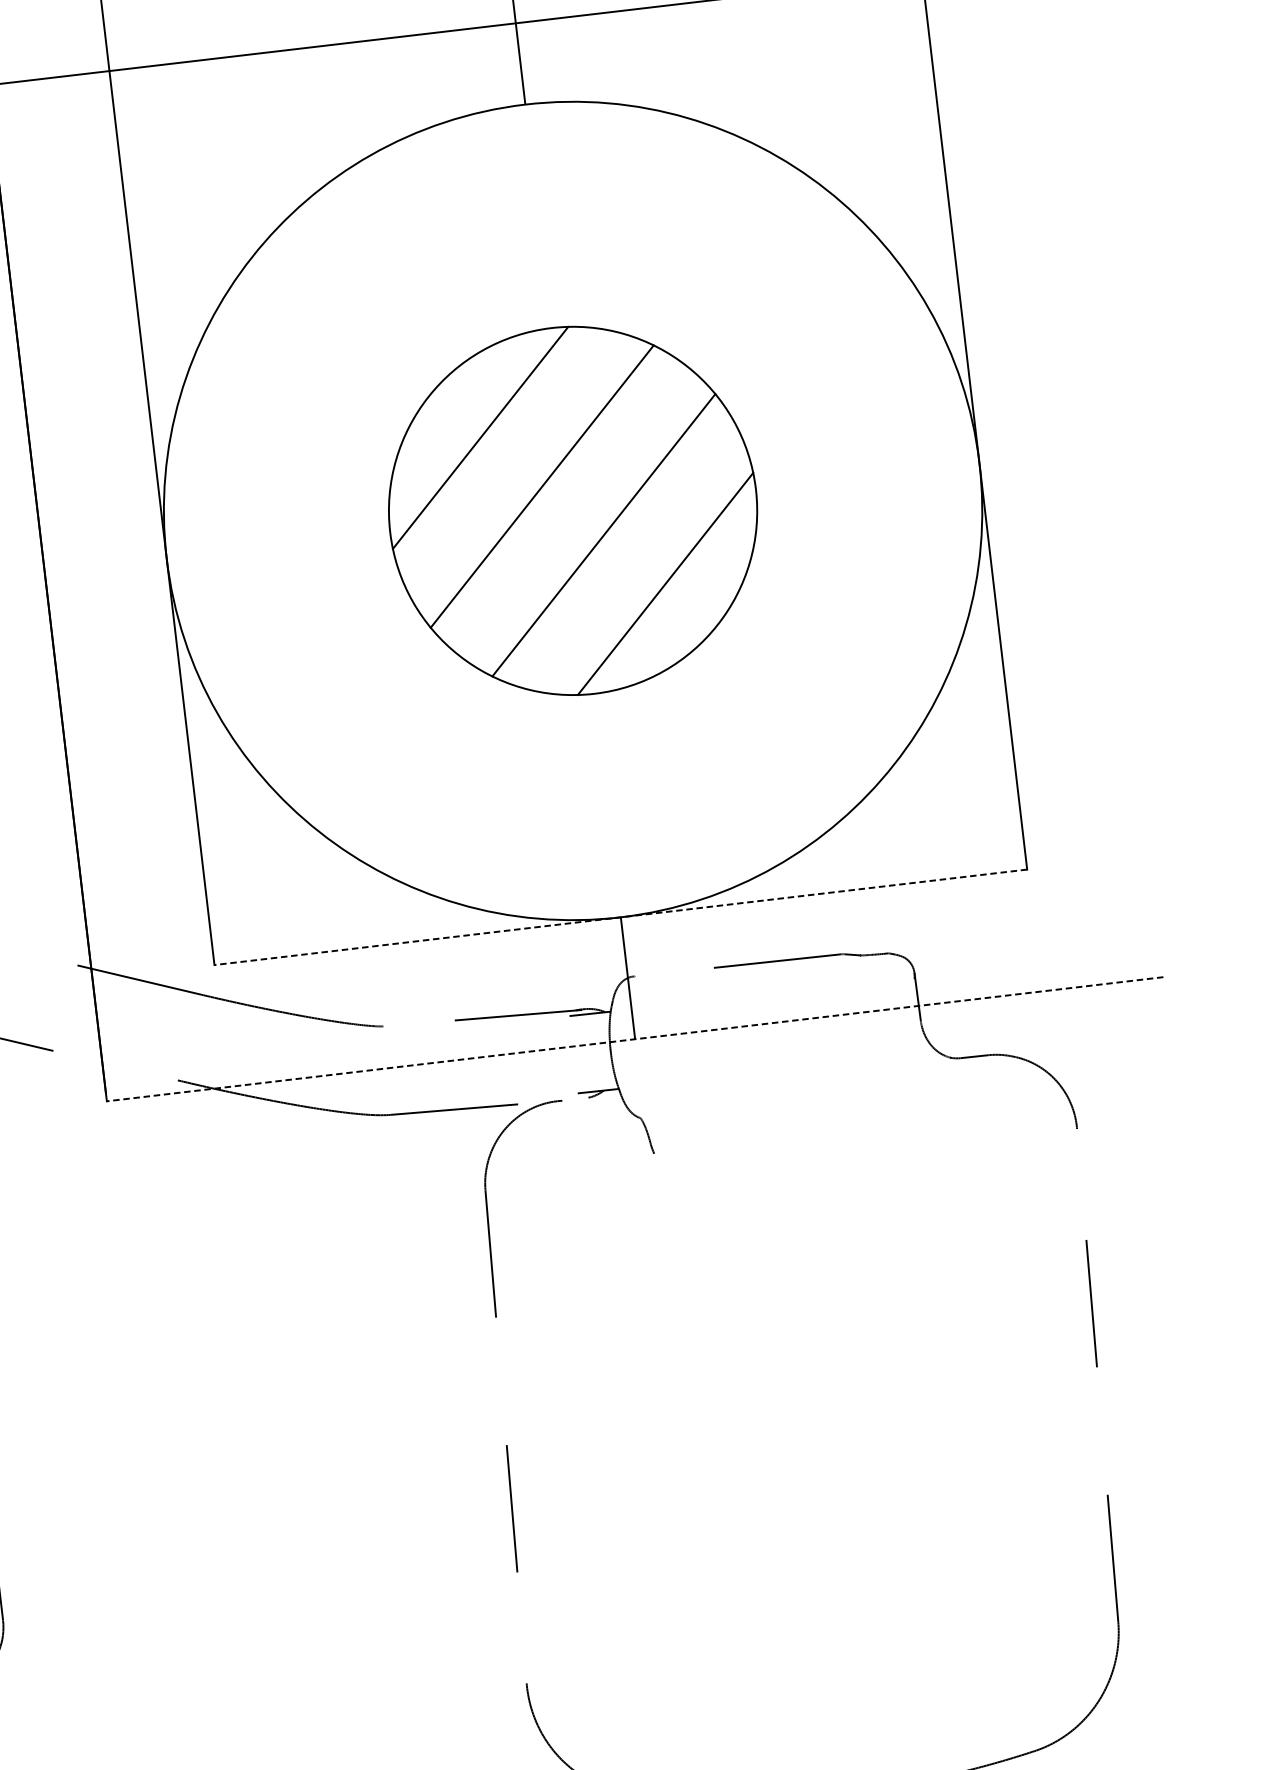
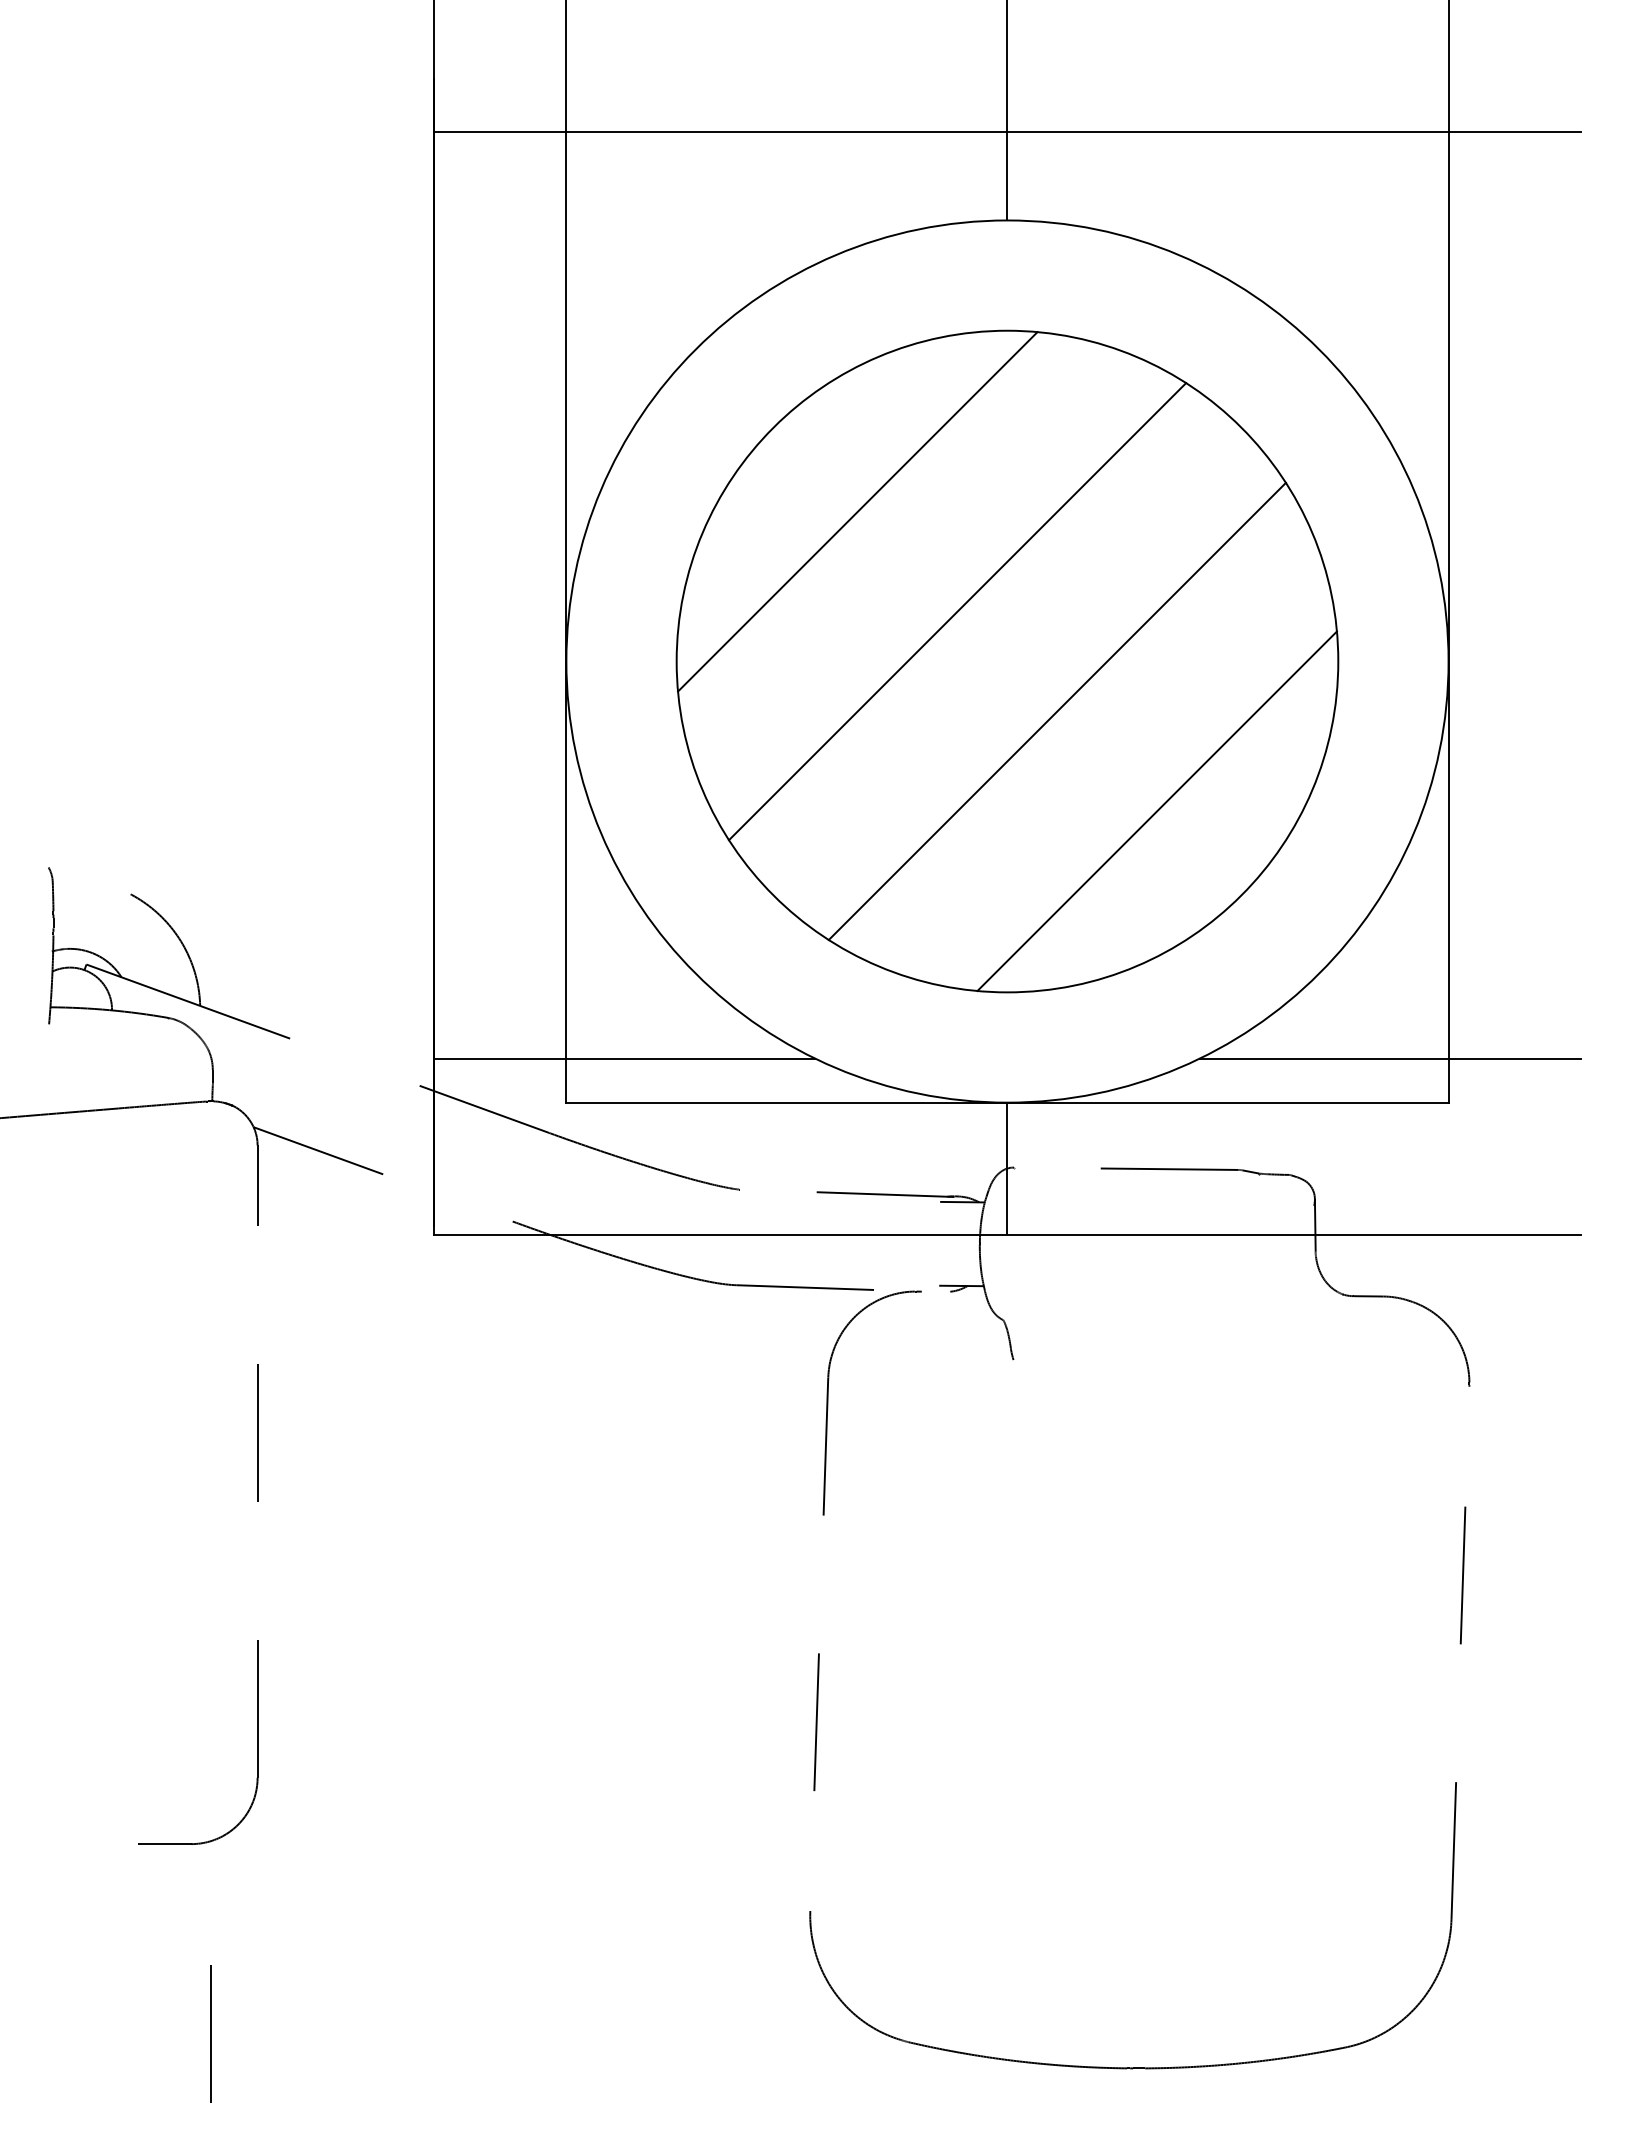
part: (573, 510) -> (1007, 661), size x1.67
line: (967, 835) -> (1389, 1058), added
line: (619, 917) -> (1006, 1102), dashed -> solid
line: (263, 918) -> (624, 1058), added
line: (634, 1038) -> (1006, 1234), dashed -> solid

